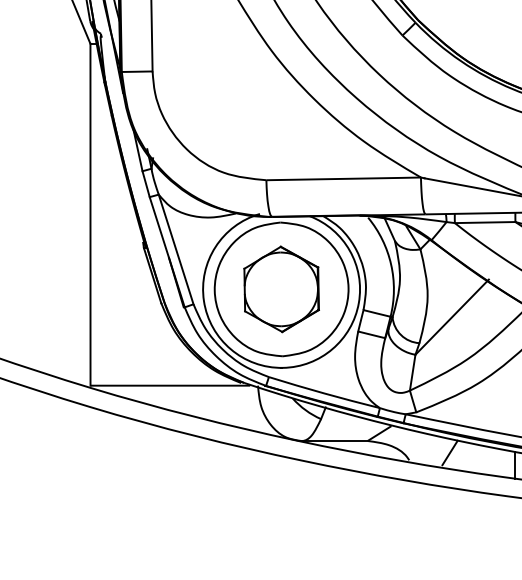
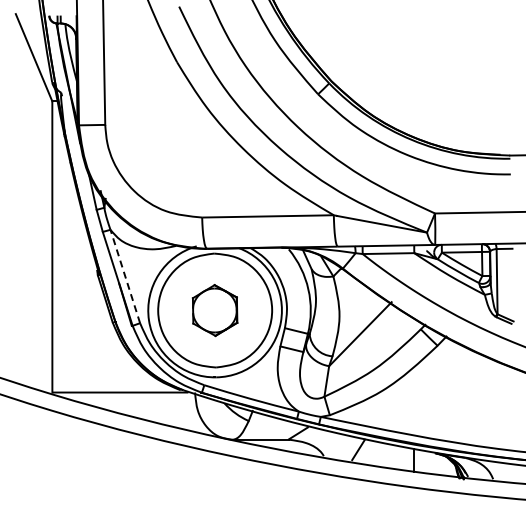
line: (176, 249) -> (125, 276), solid -> dashed
part: (280, 289) -> (214, 310), size x0.7

